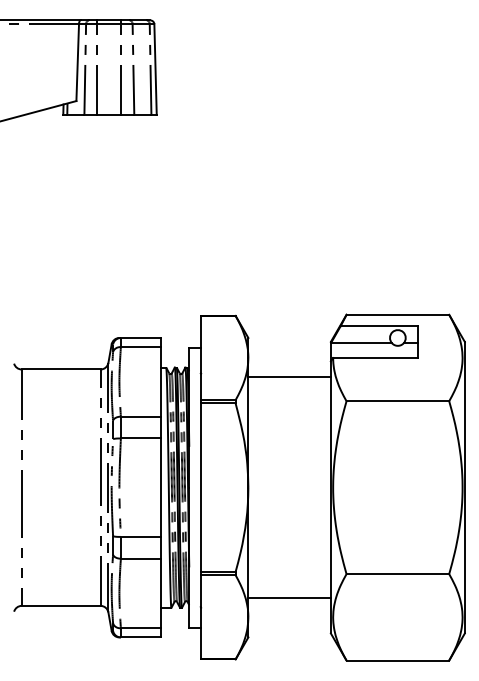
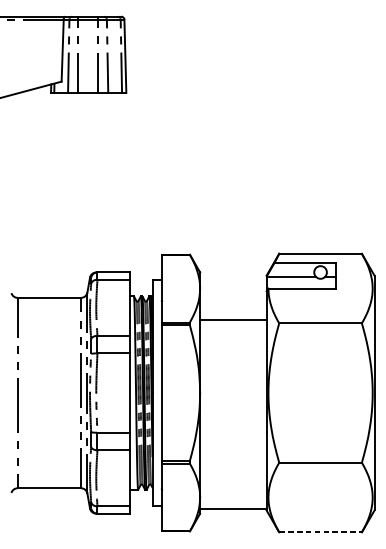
line: (289, 377) -> (233, 319), moved
line: (289, 598) -> (233, 509), moved
line: (398, 660) -> (321, 532), solid -> dashed

